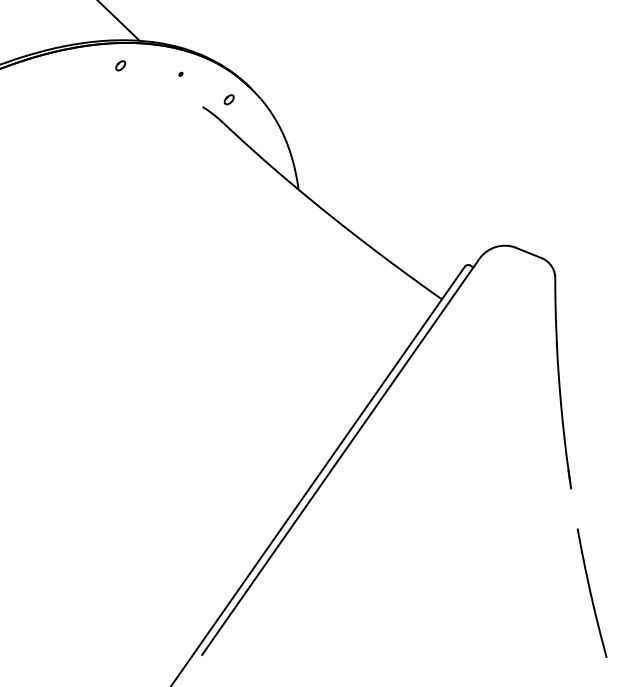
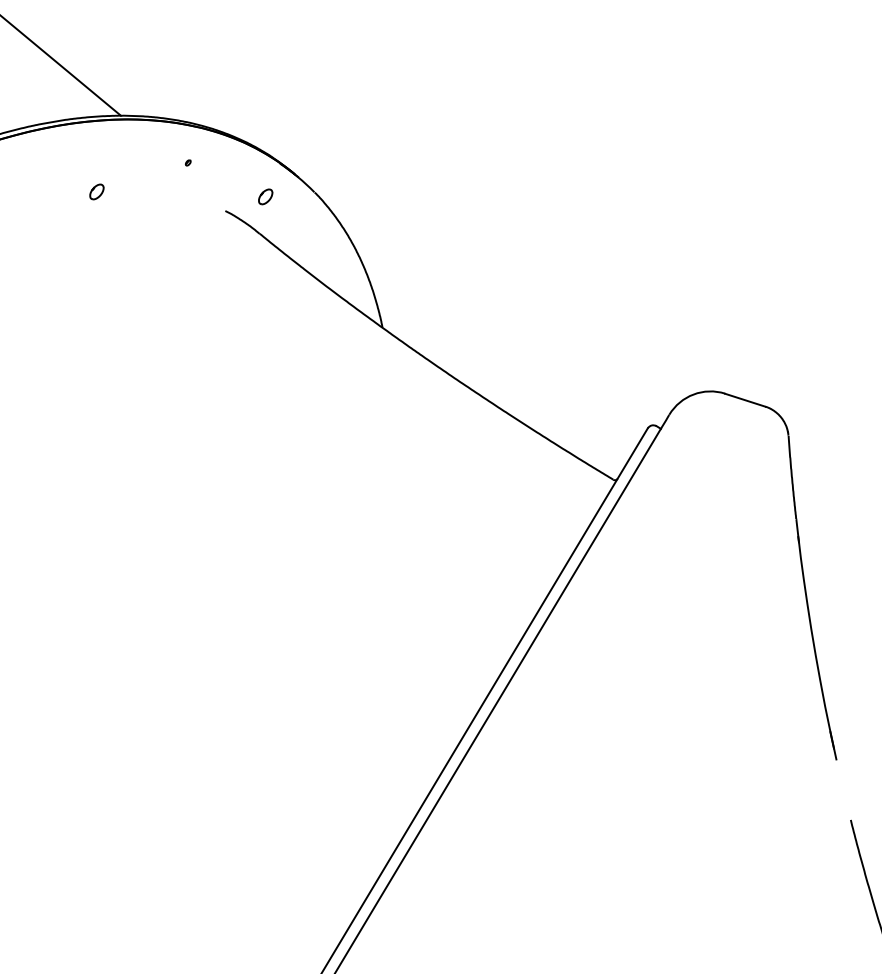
part: (120, 65) -> (96, 191), moved

